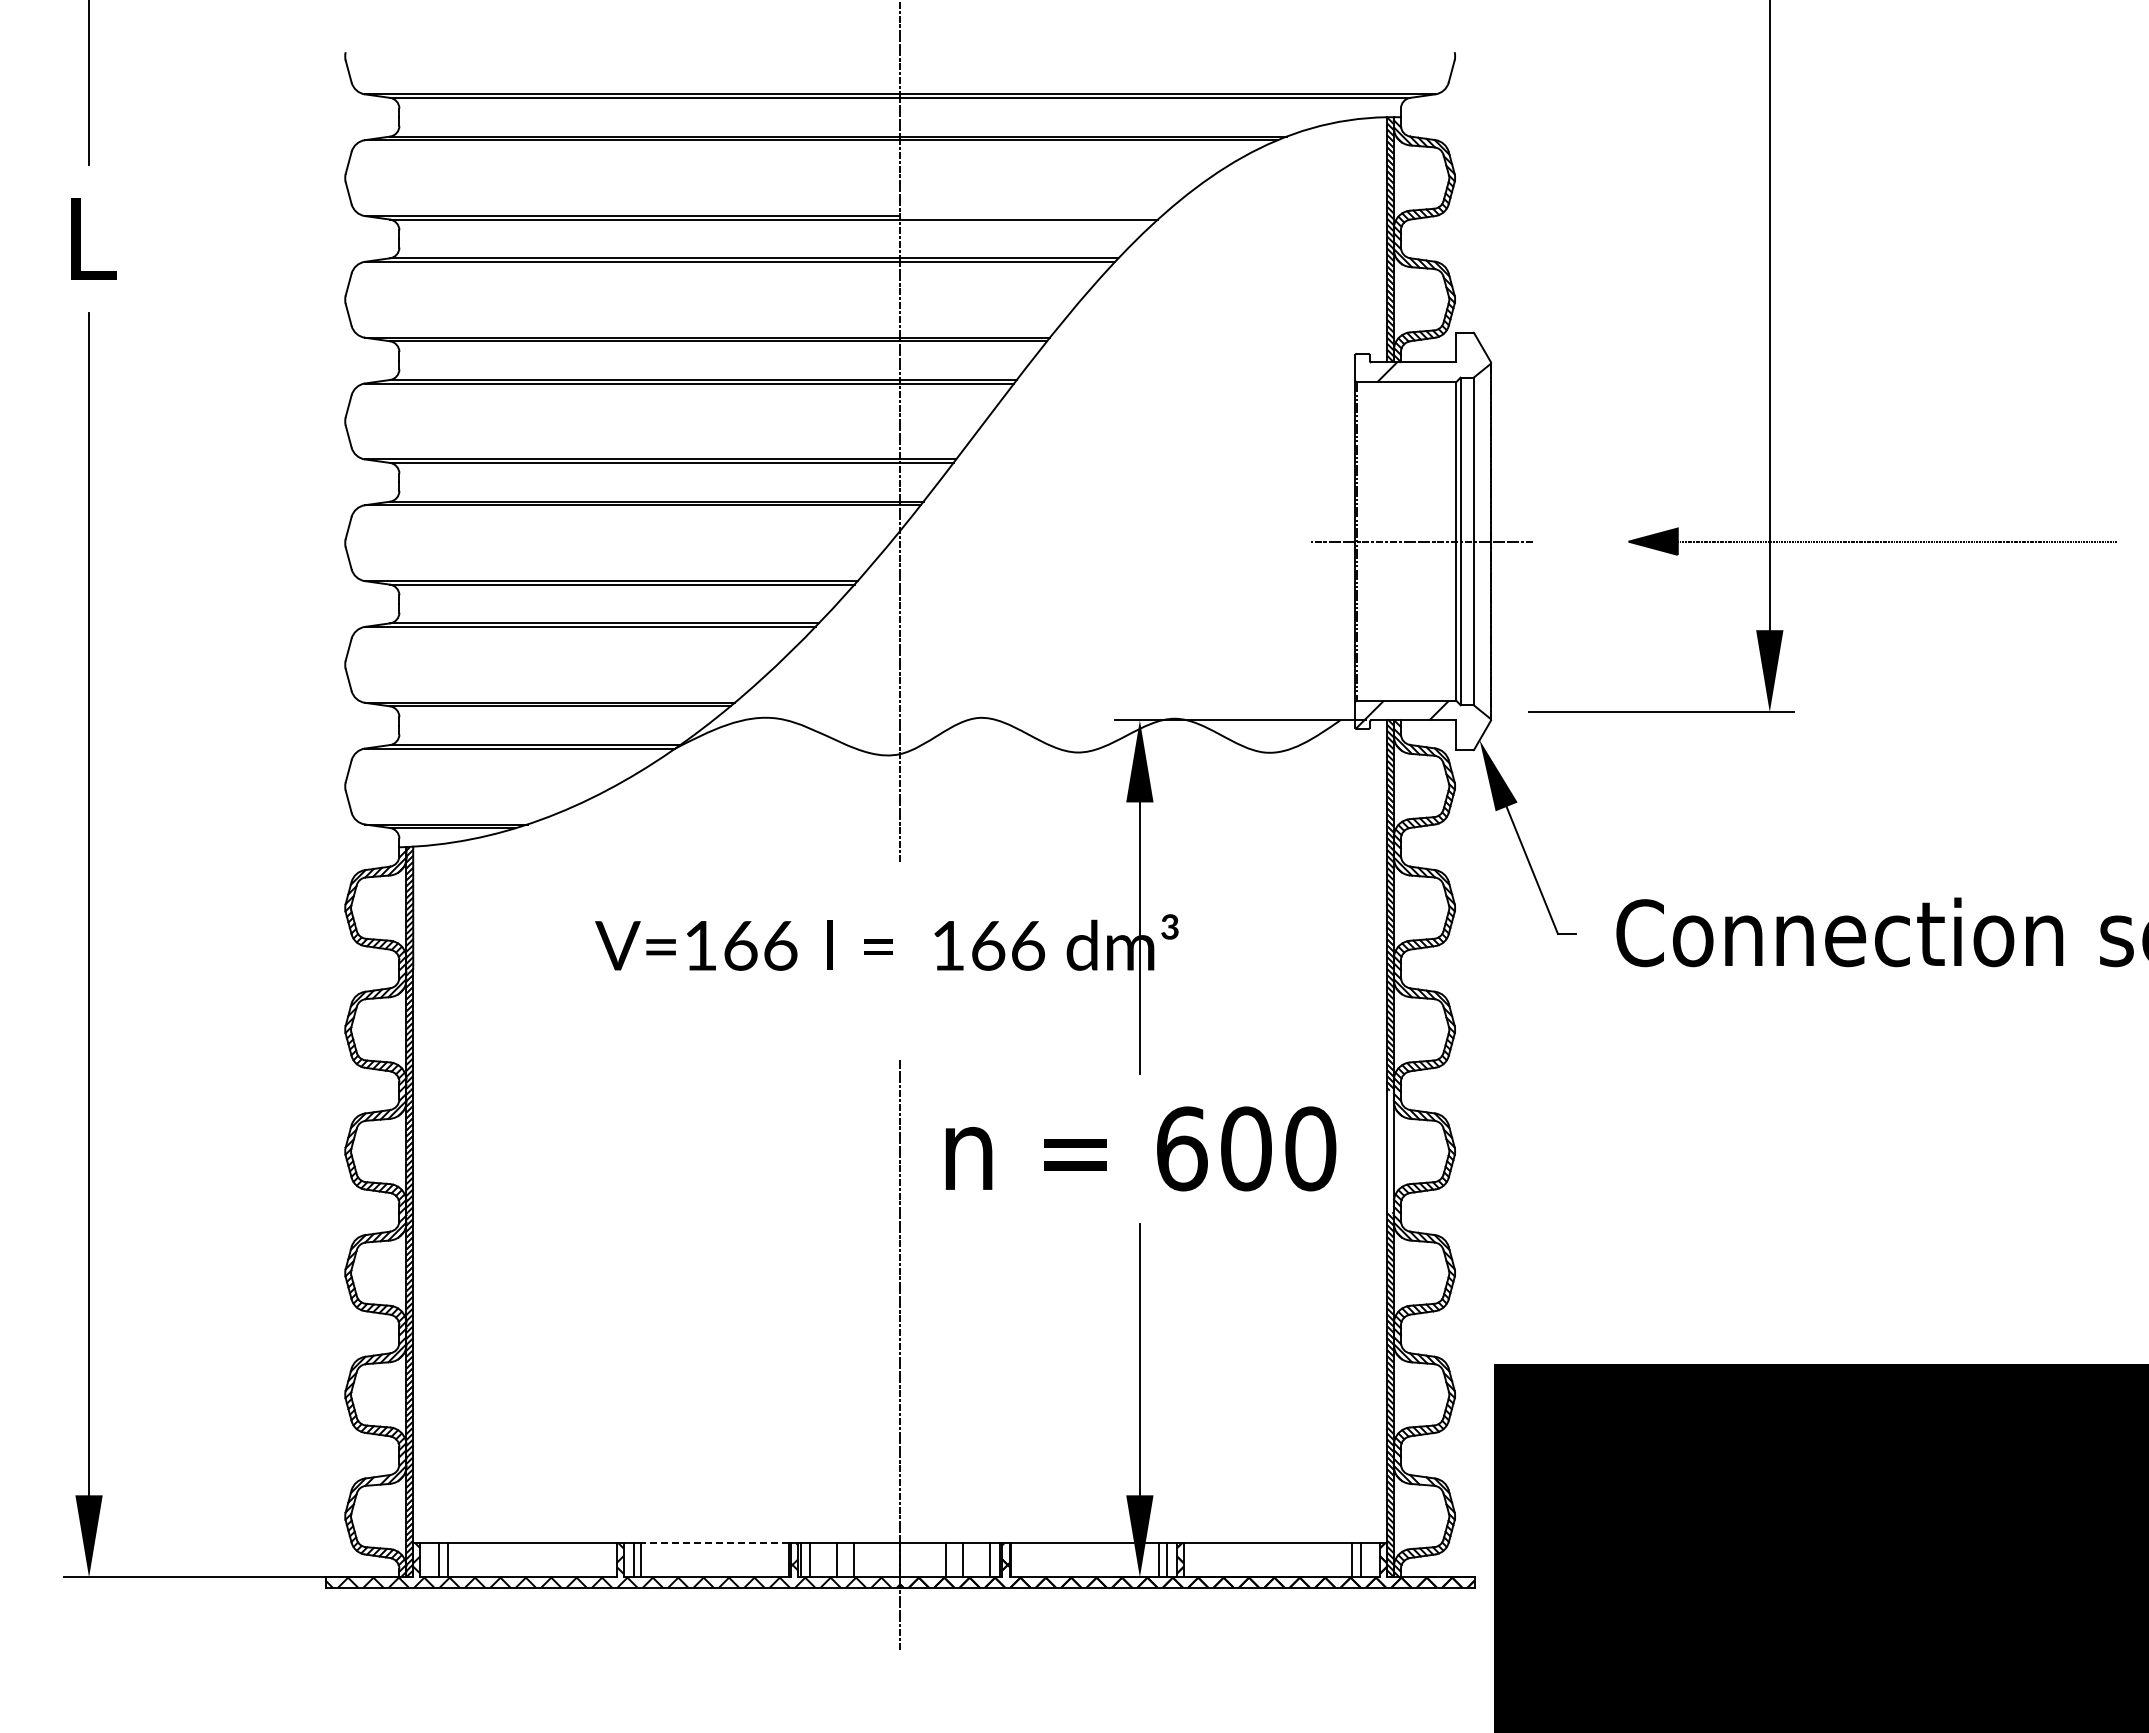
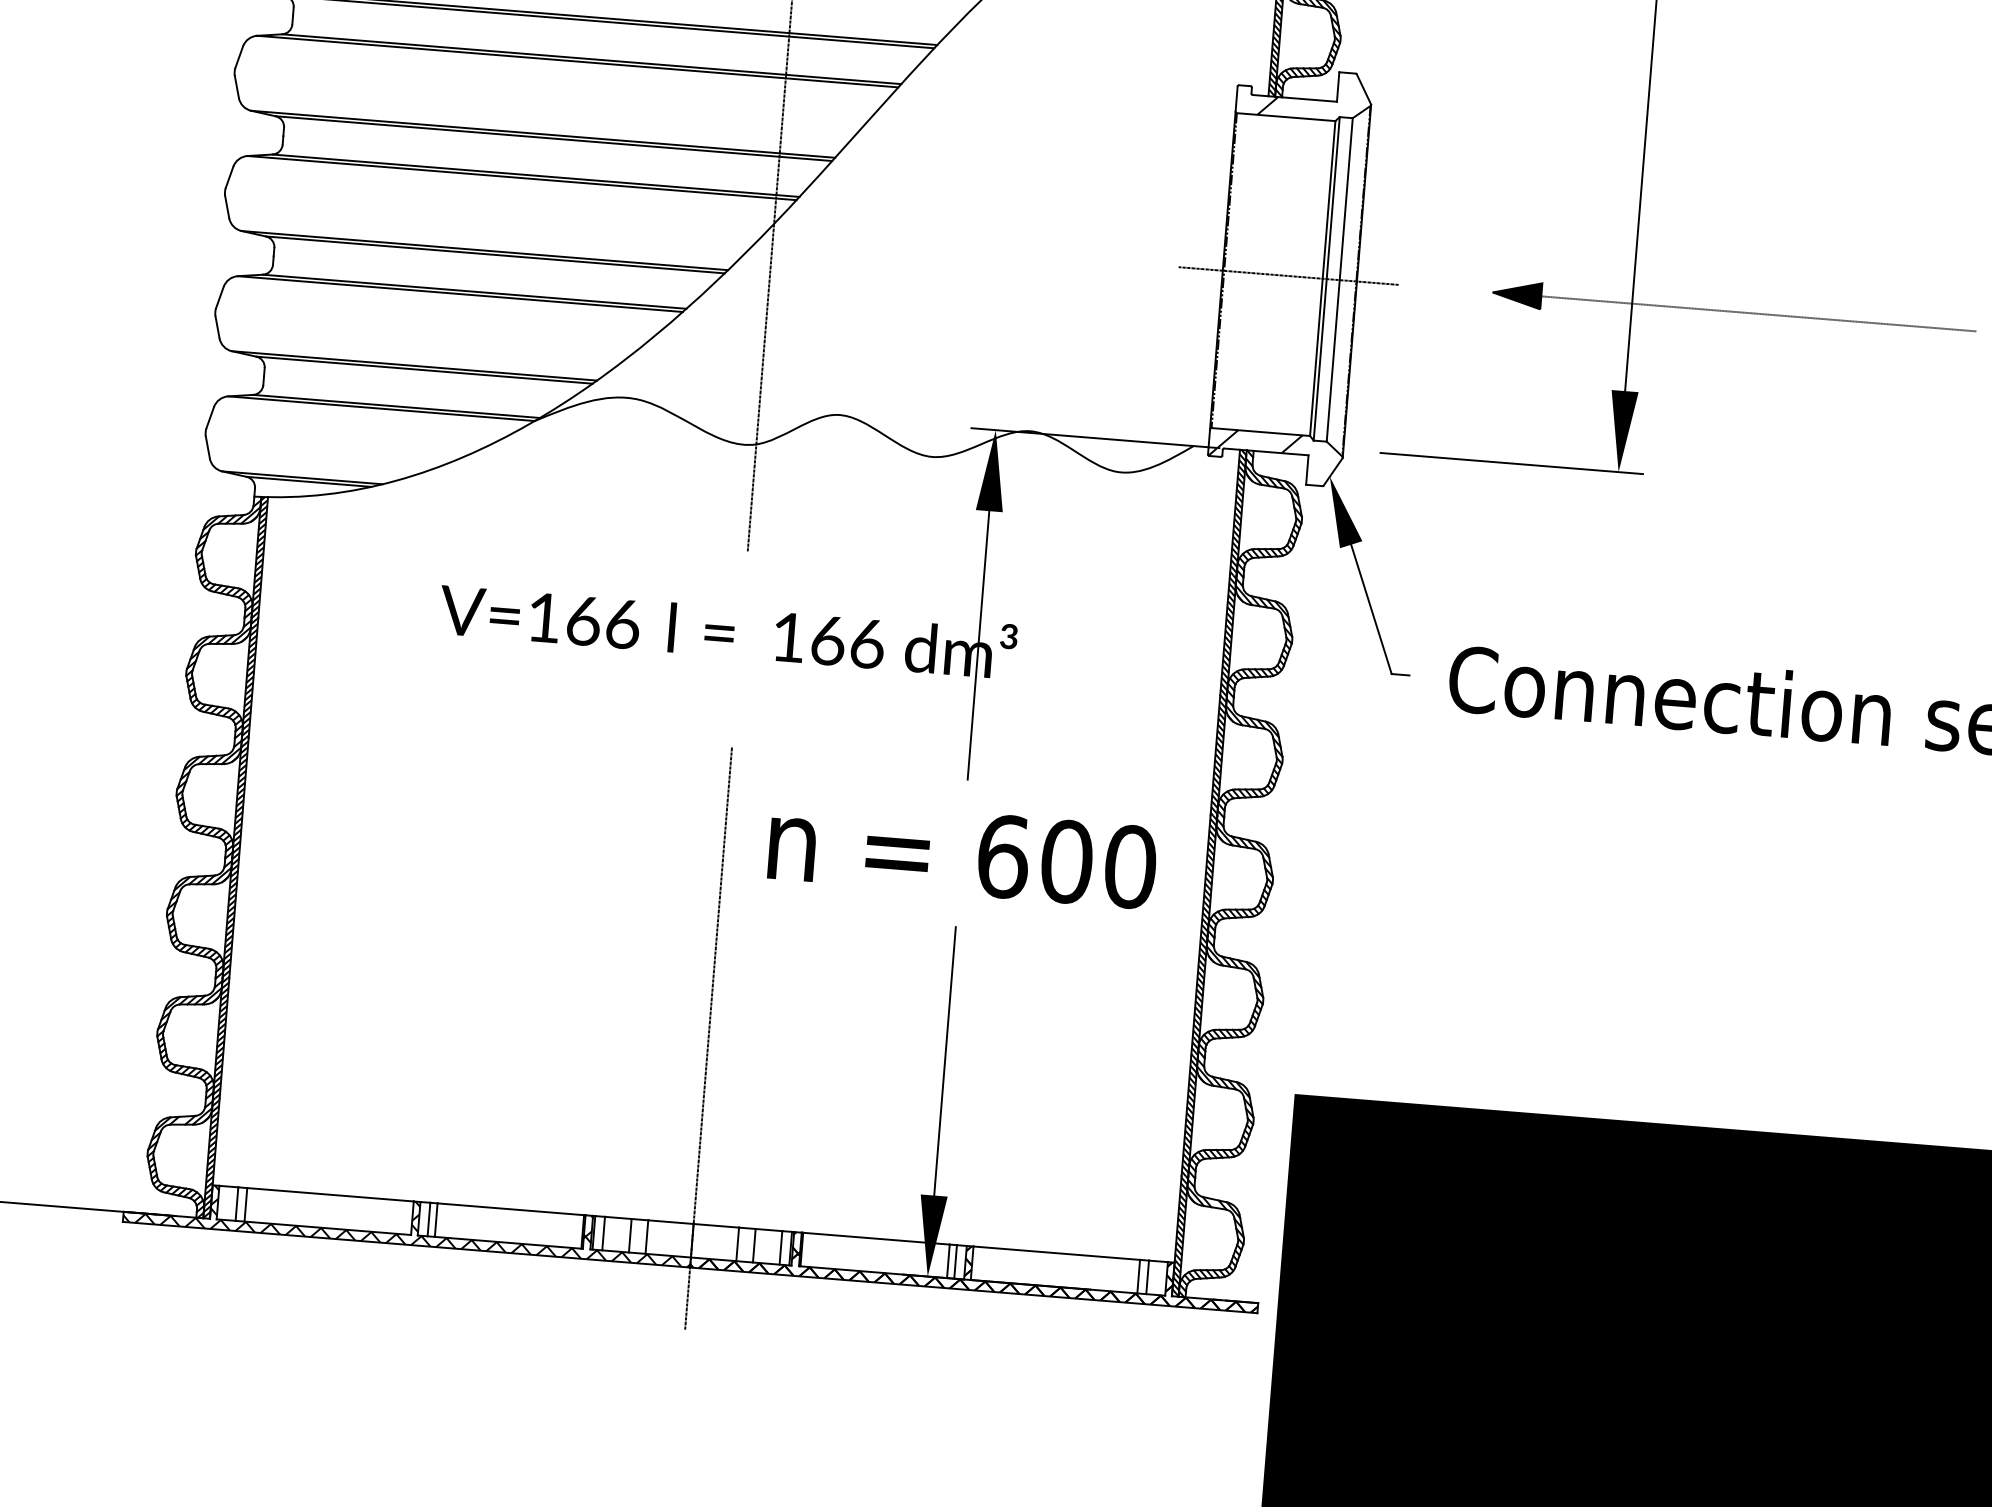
hatch: (1390, 1151) -> (1209, 875), added
line: (714, 1543) -> (510, 1209), dashed -> solid

